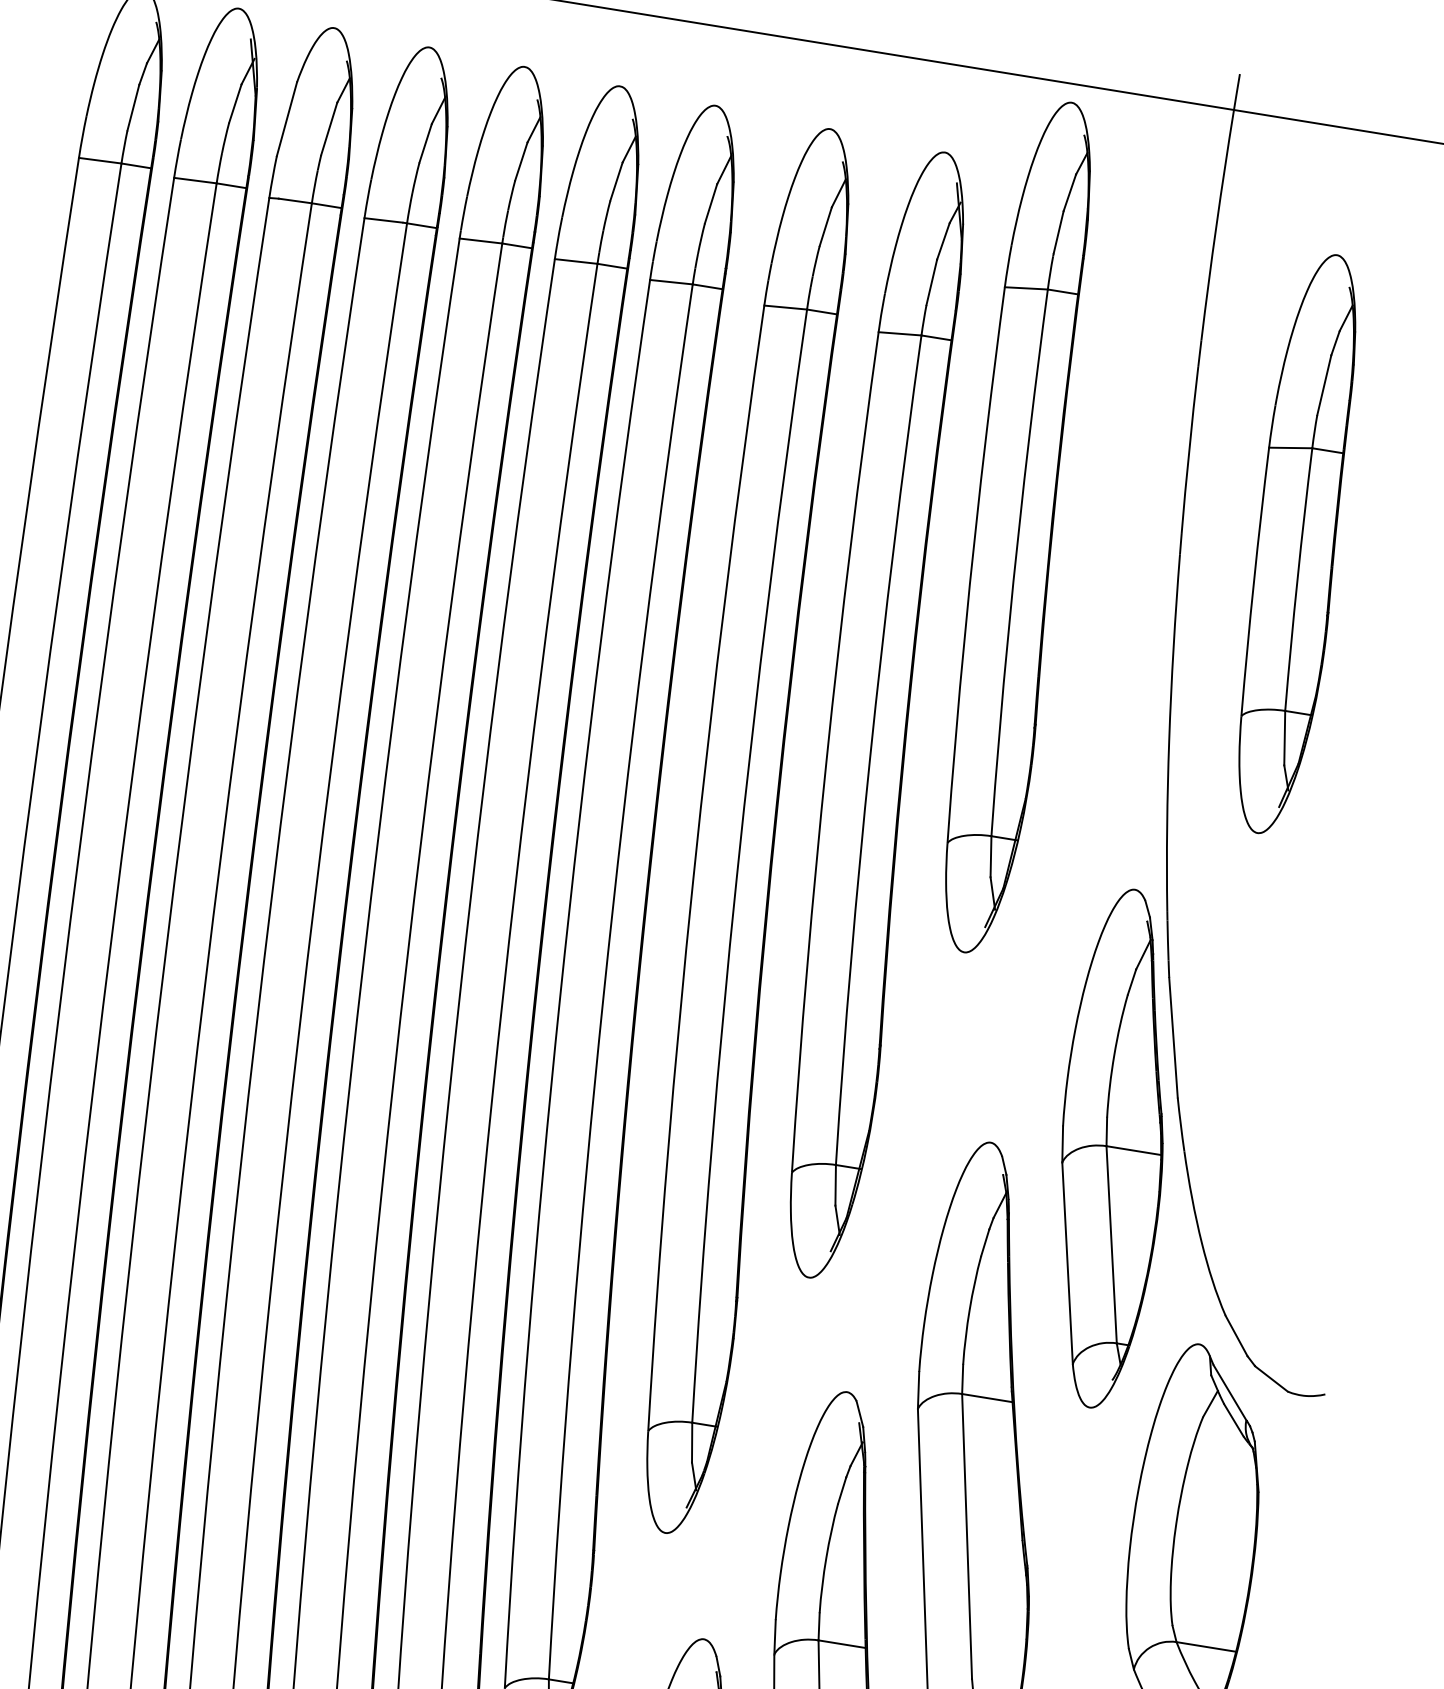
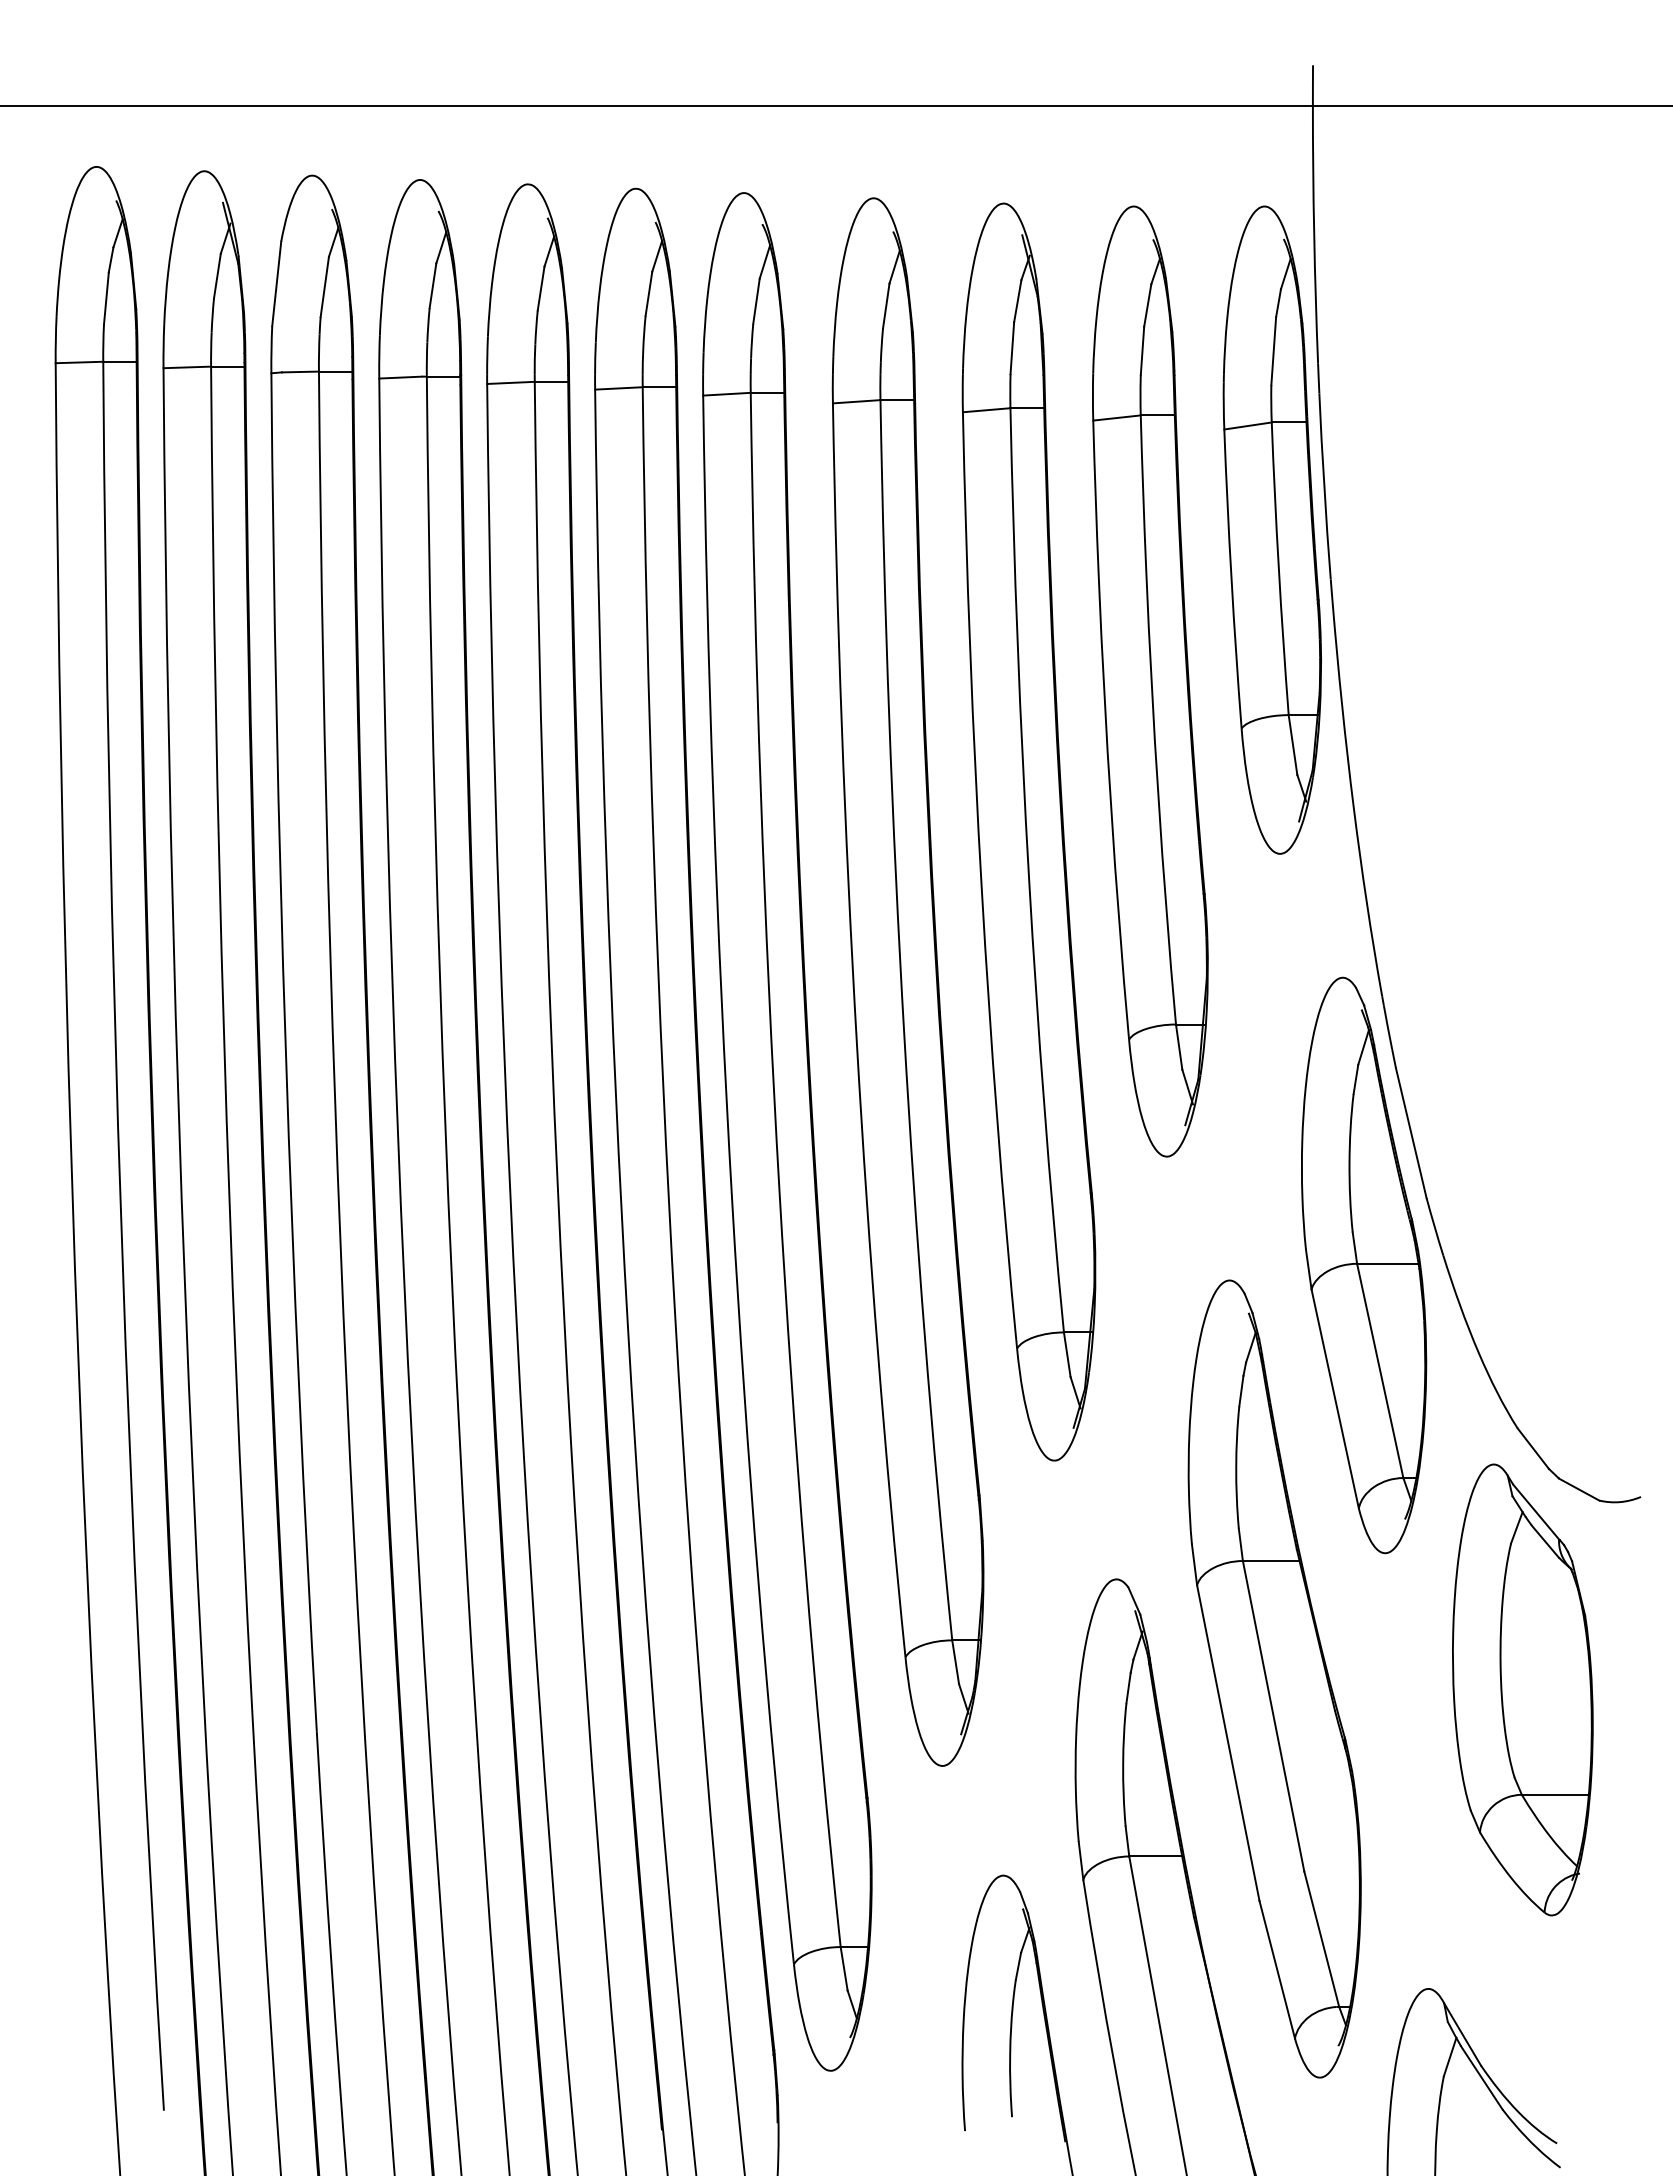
part: (1018, 527) -> (1150, 681), moved
part: (1296, 543) -> (1271, 529), moved

